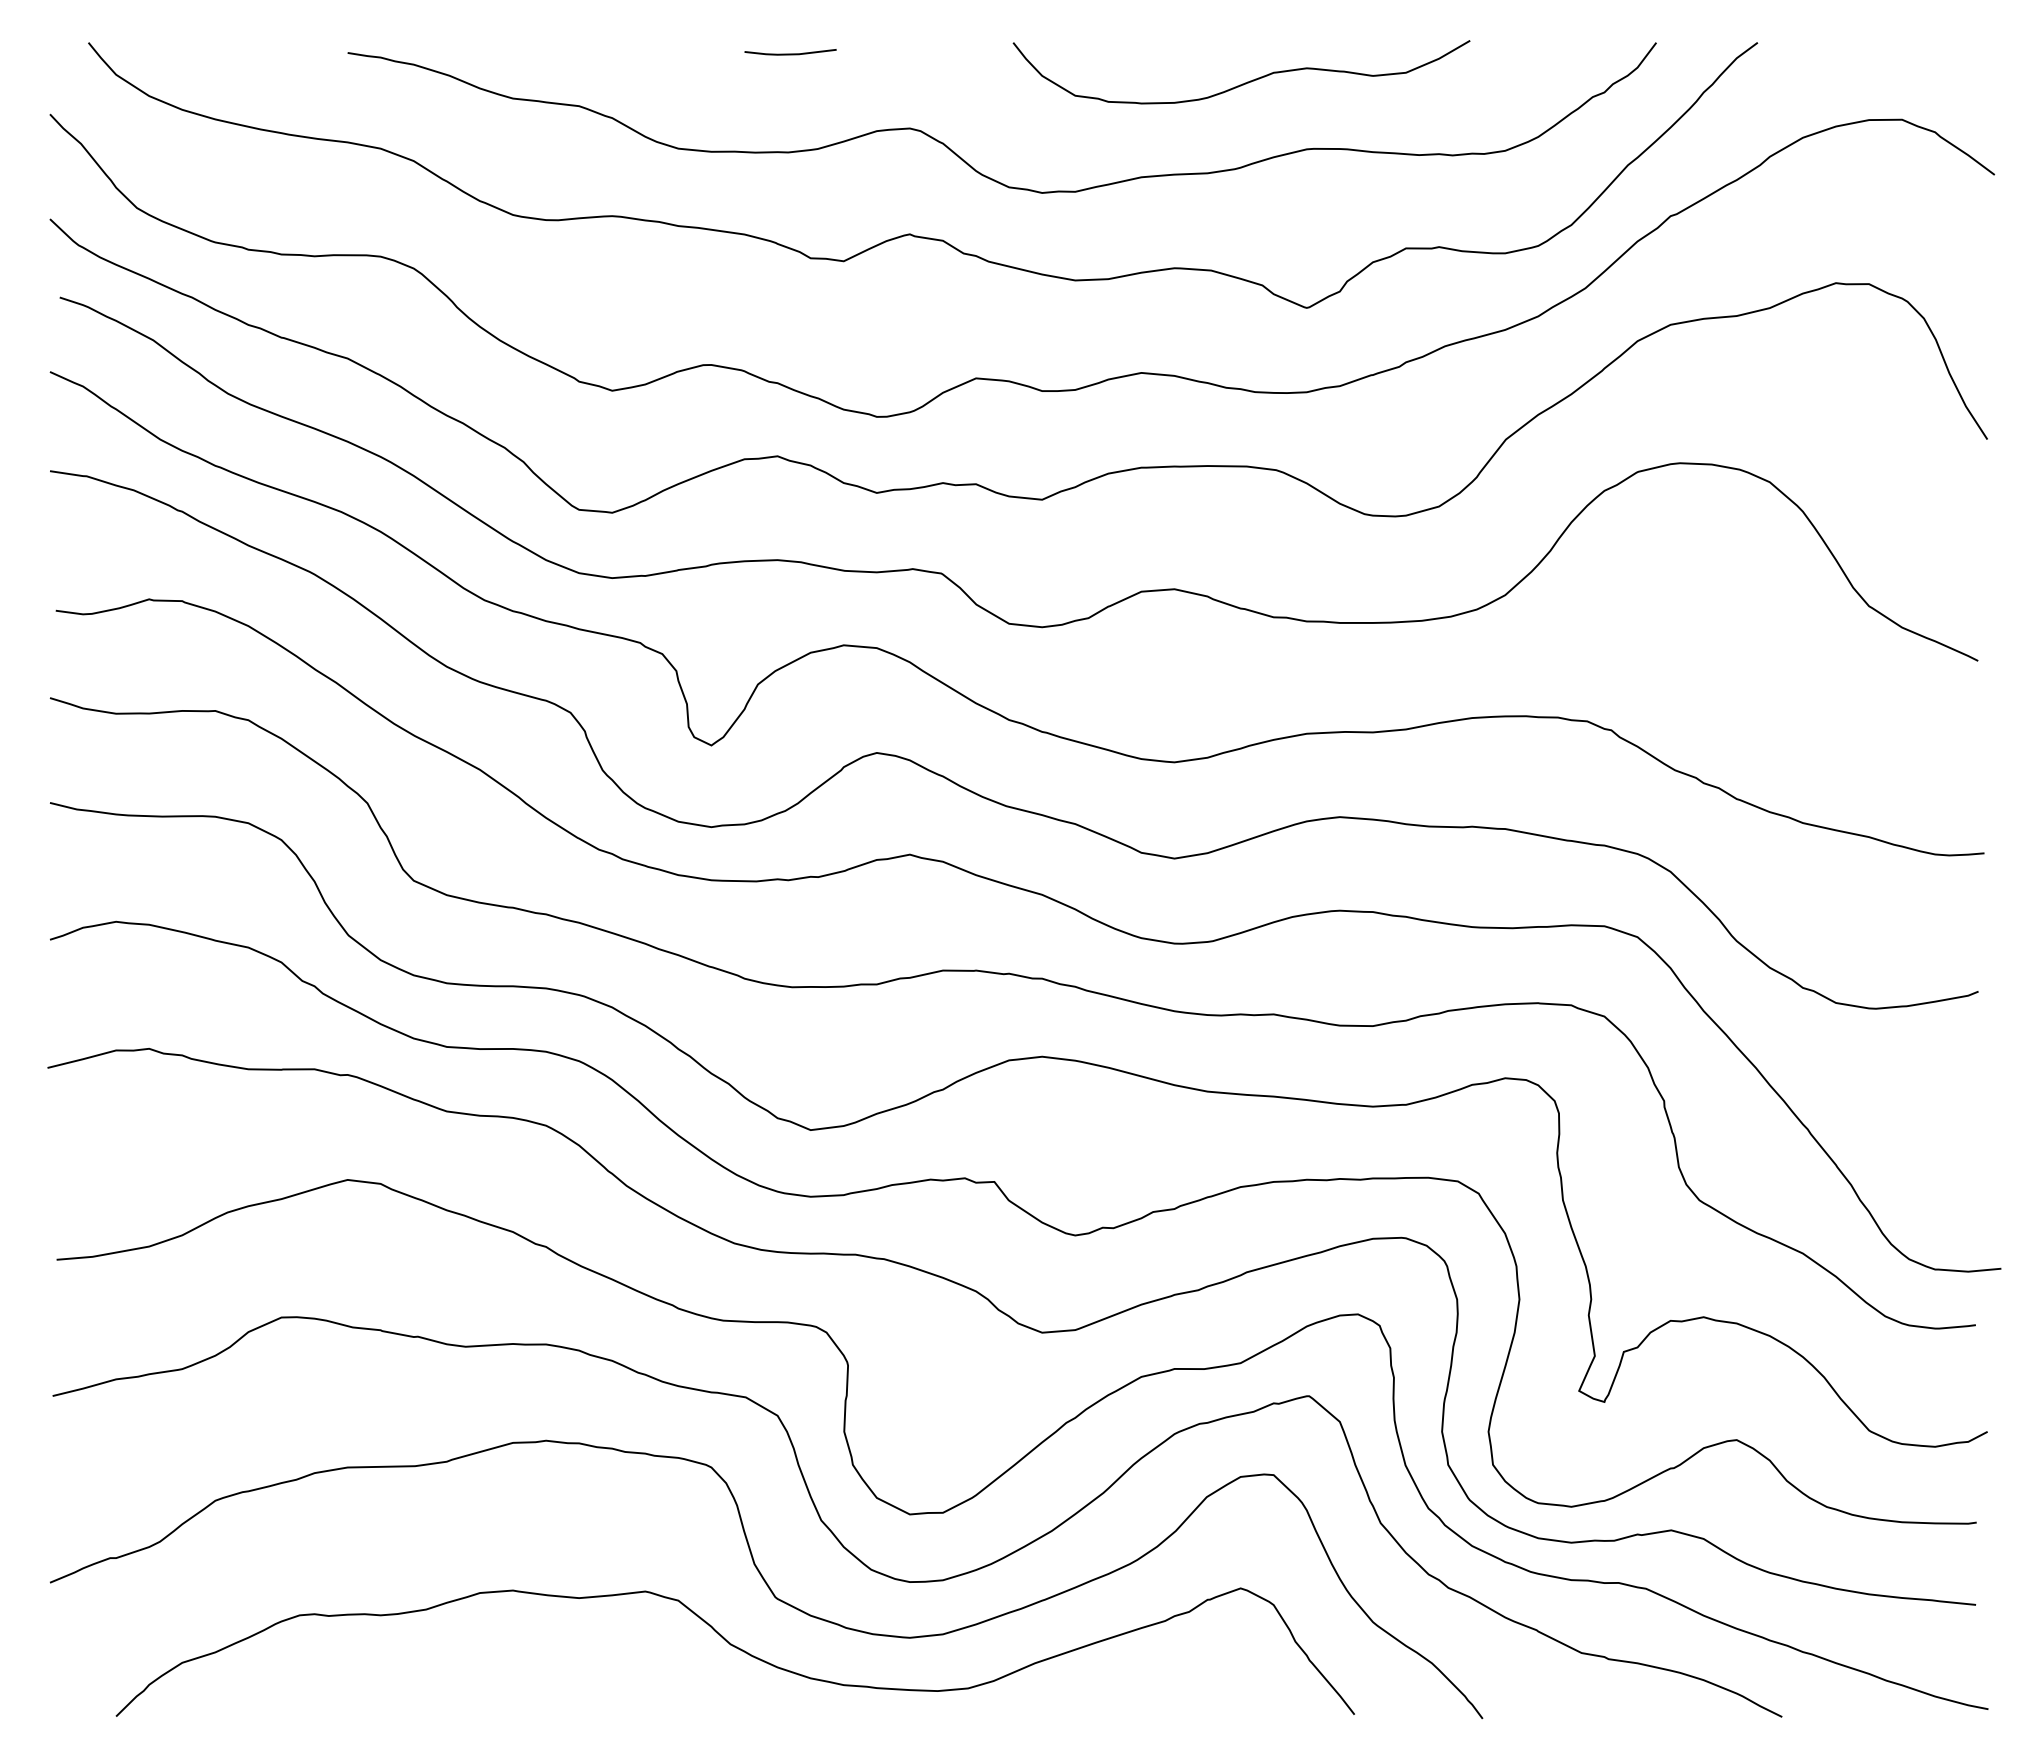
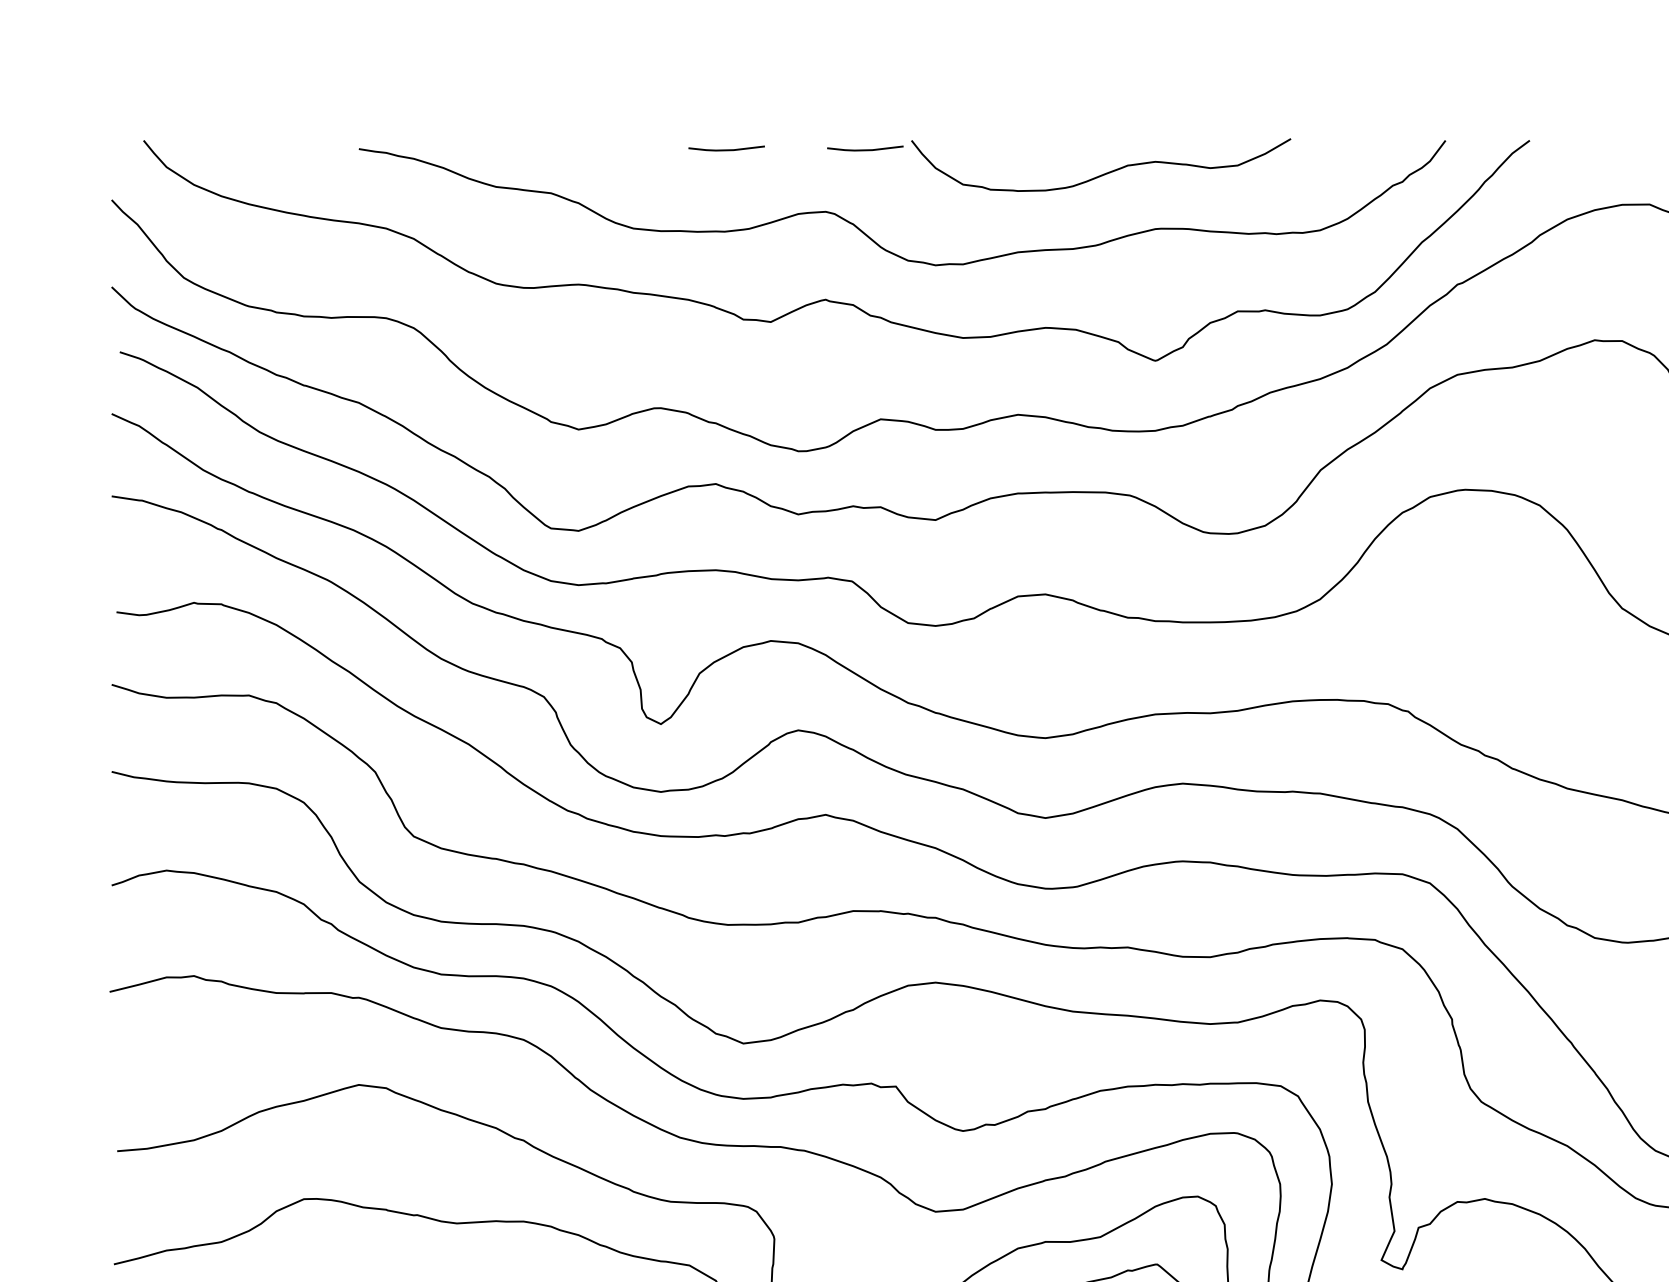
line: (957, 53) -> (865, 149), added

